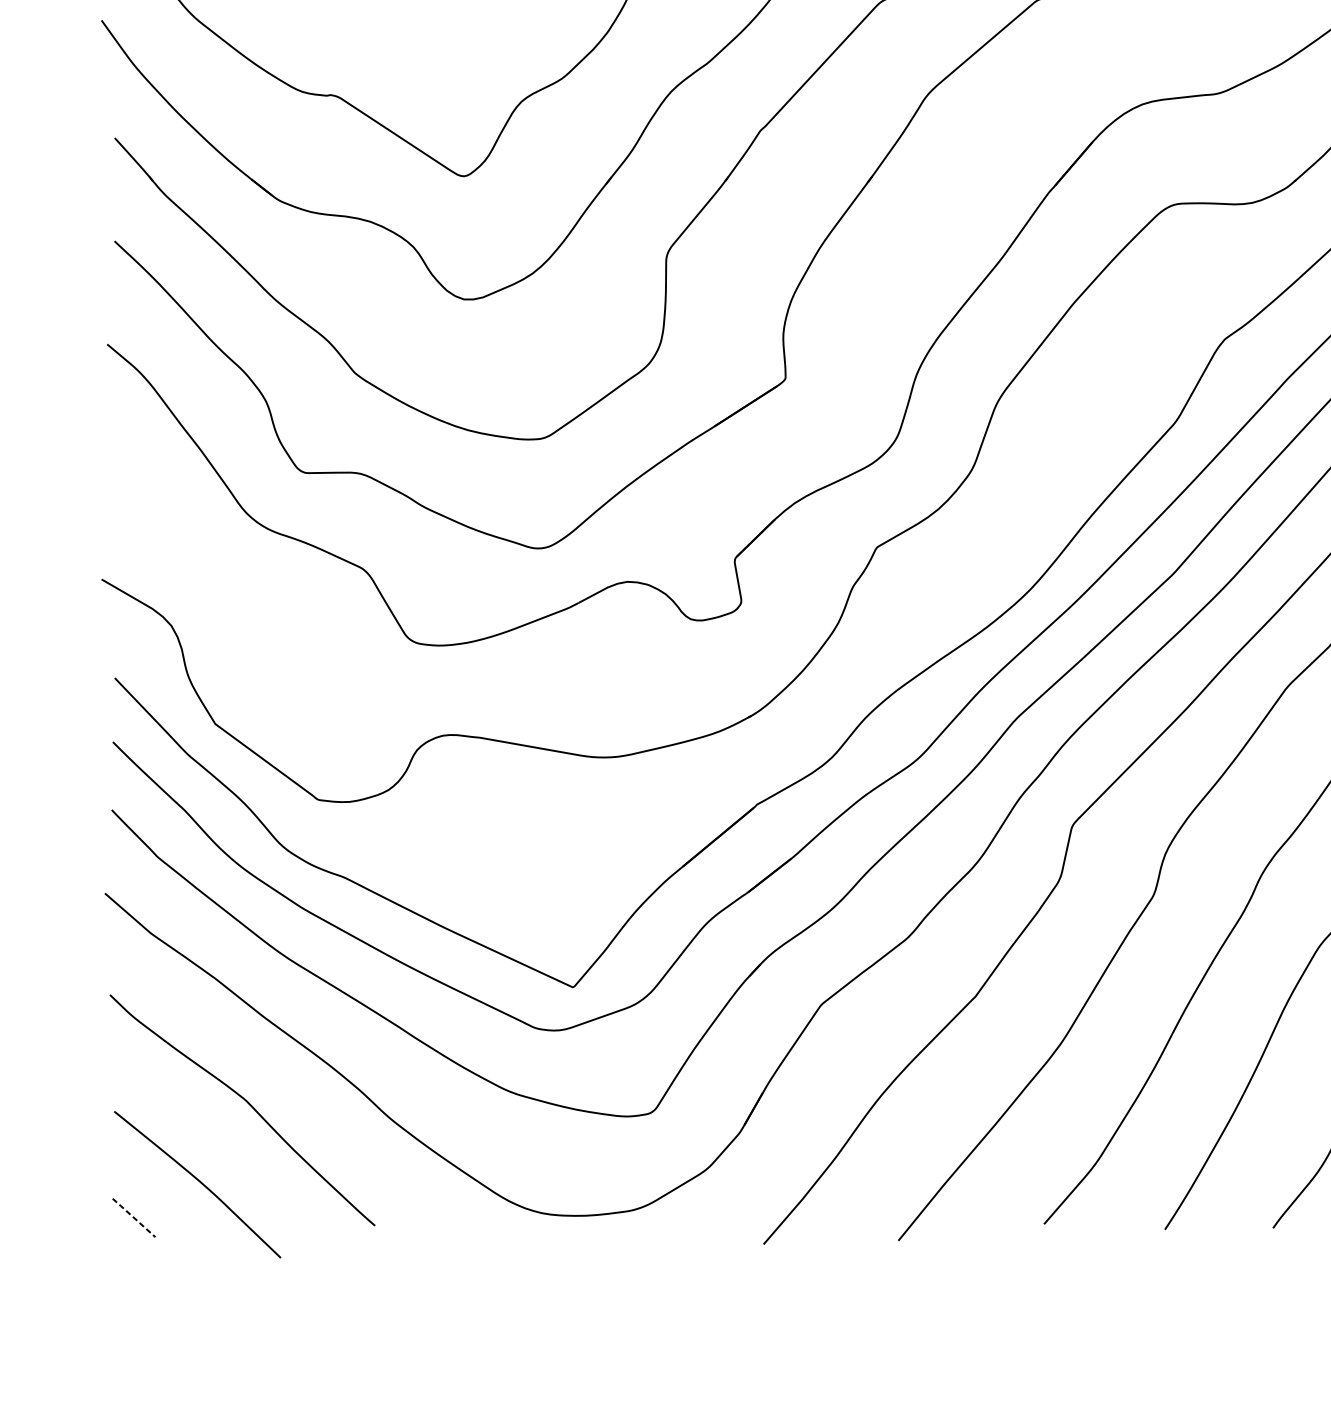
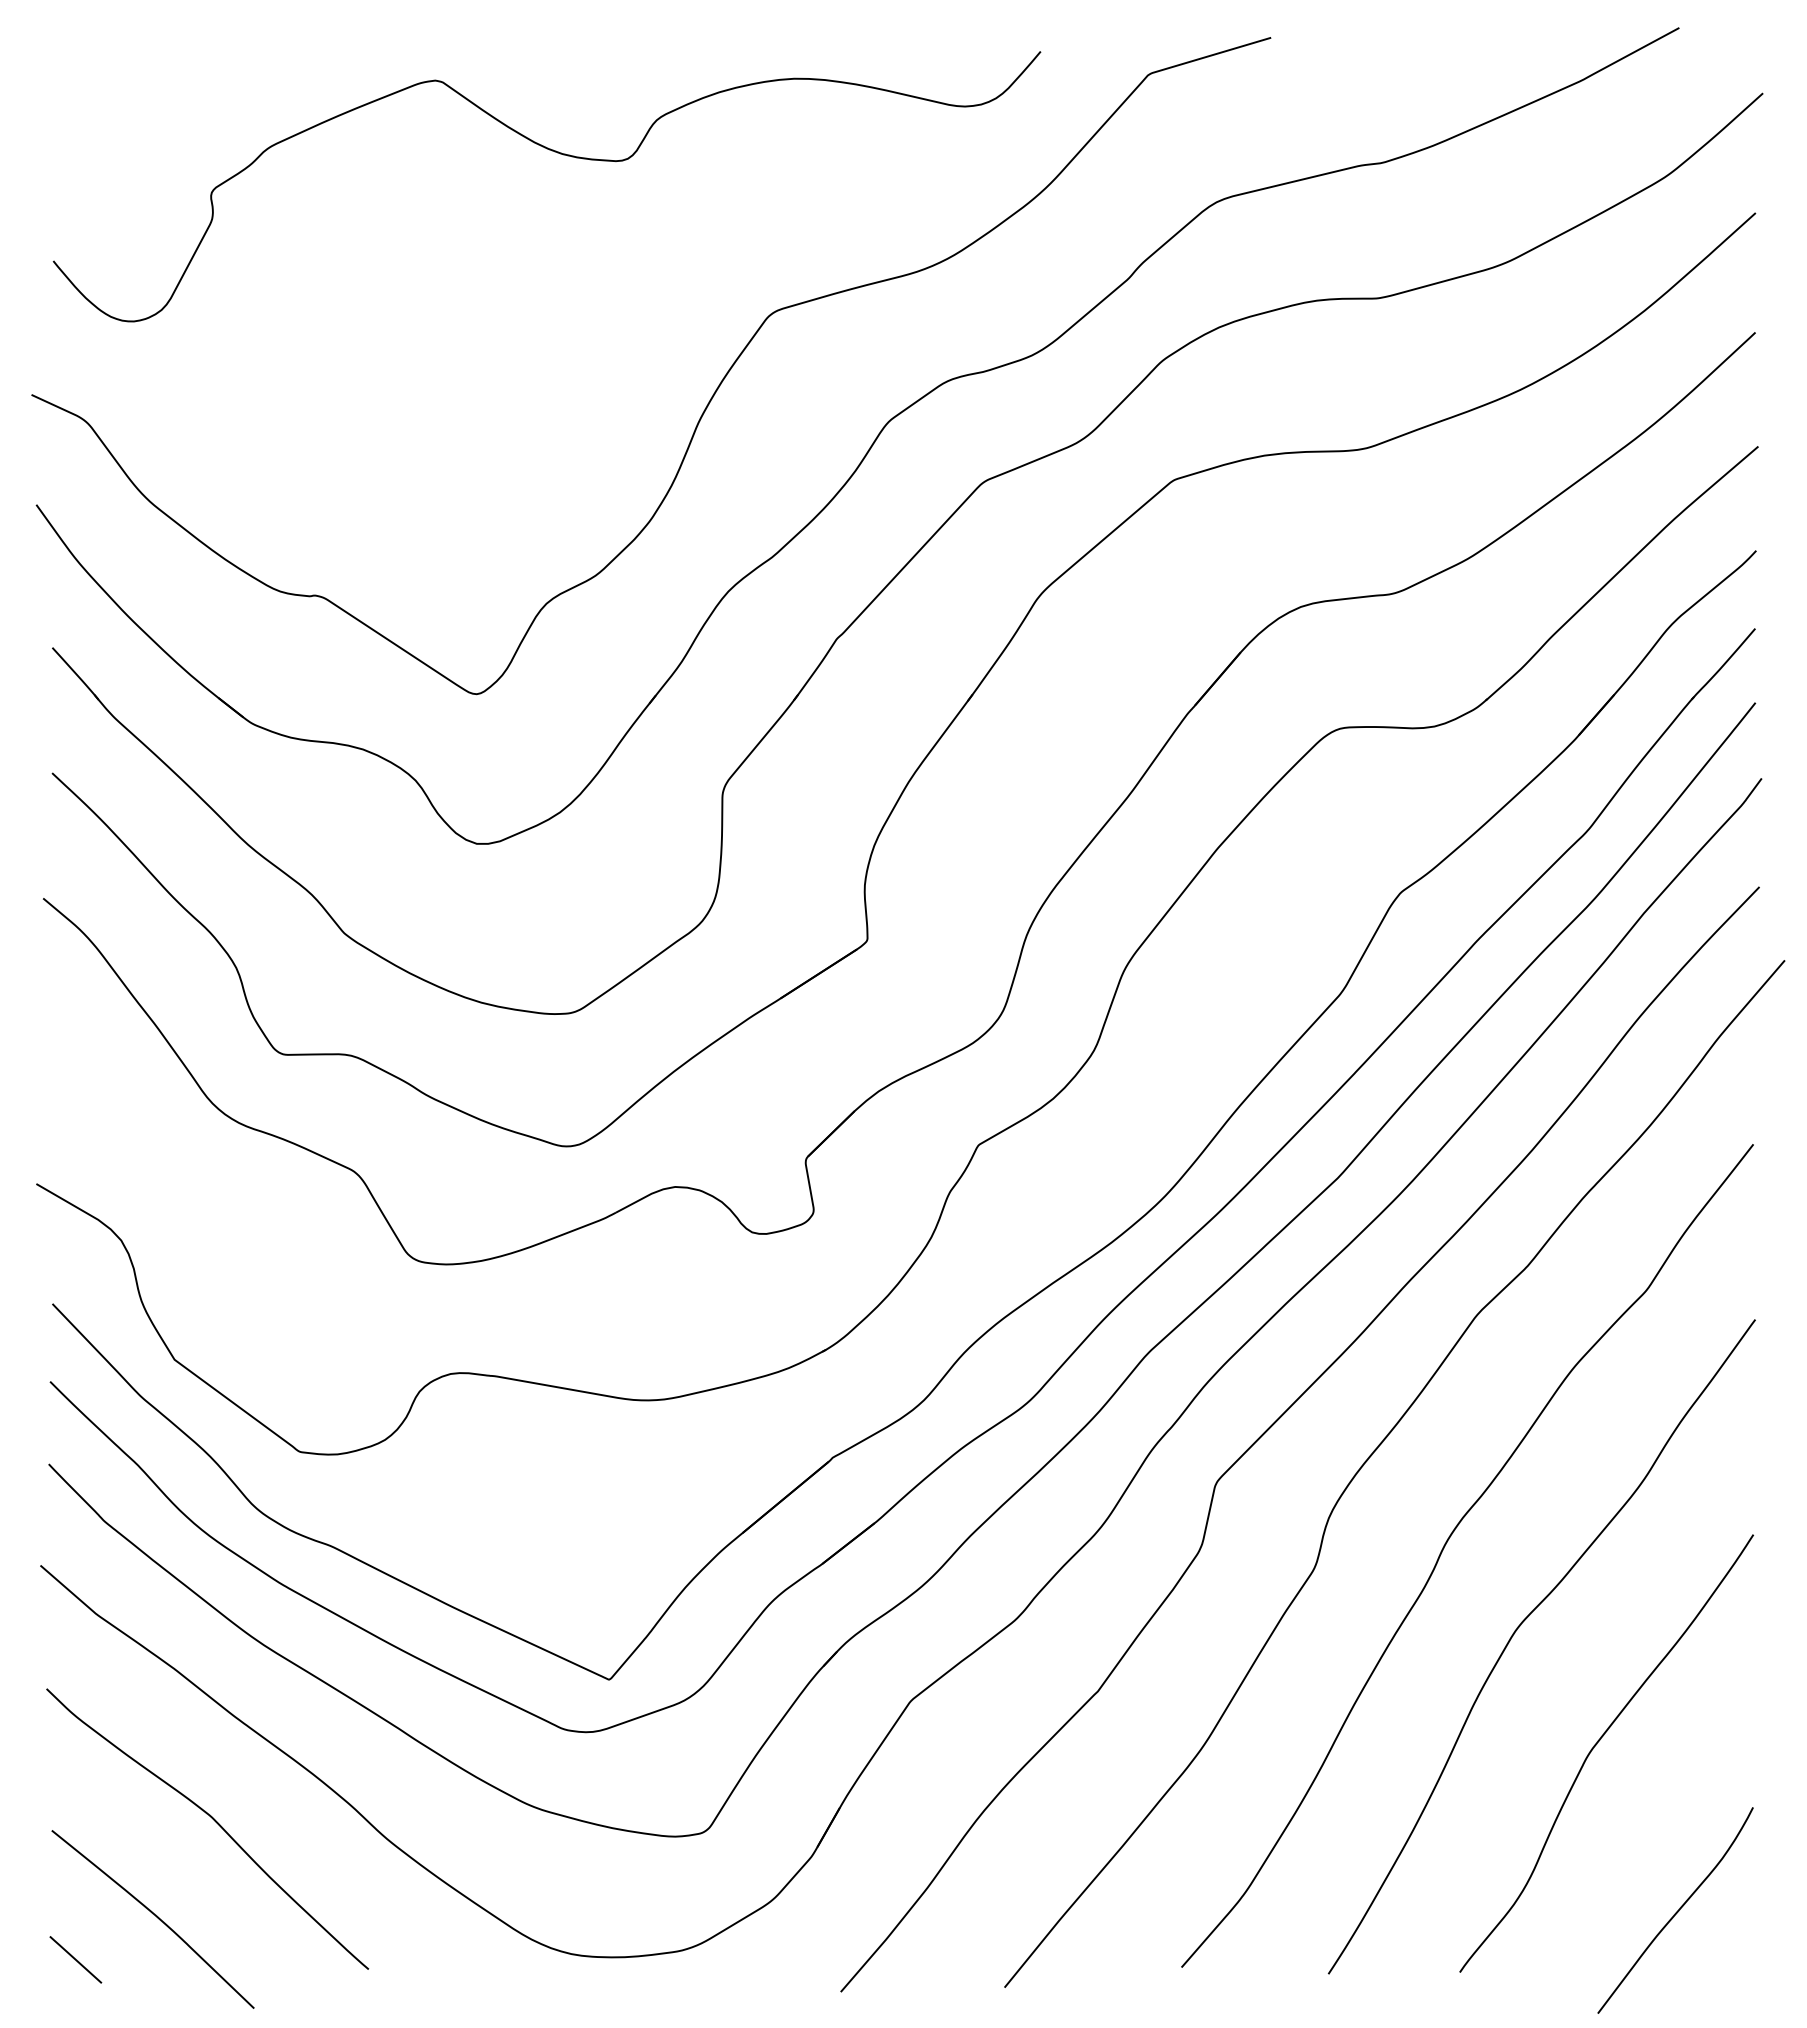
line: (133, 1217) -> (75, 1959), dashed -> solid

